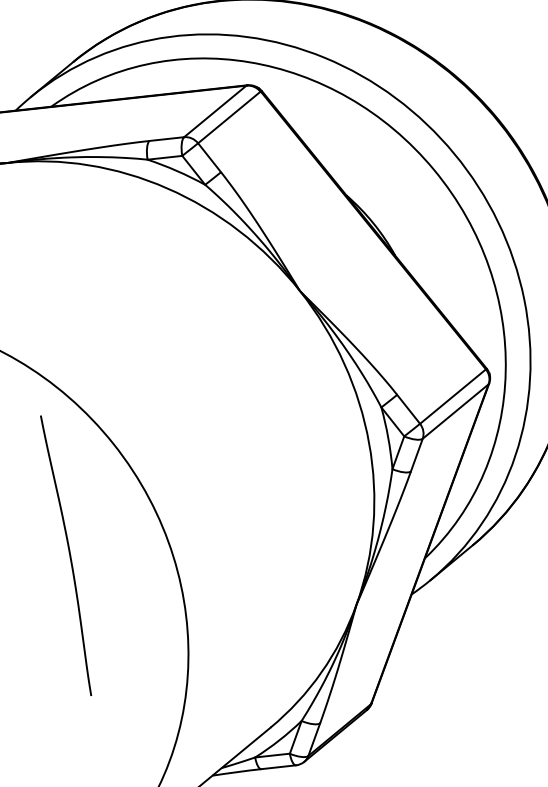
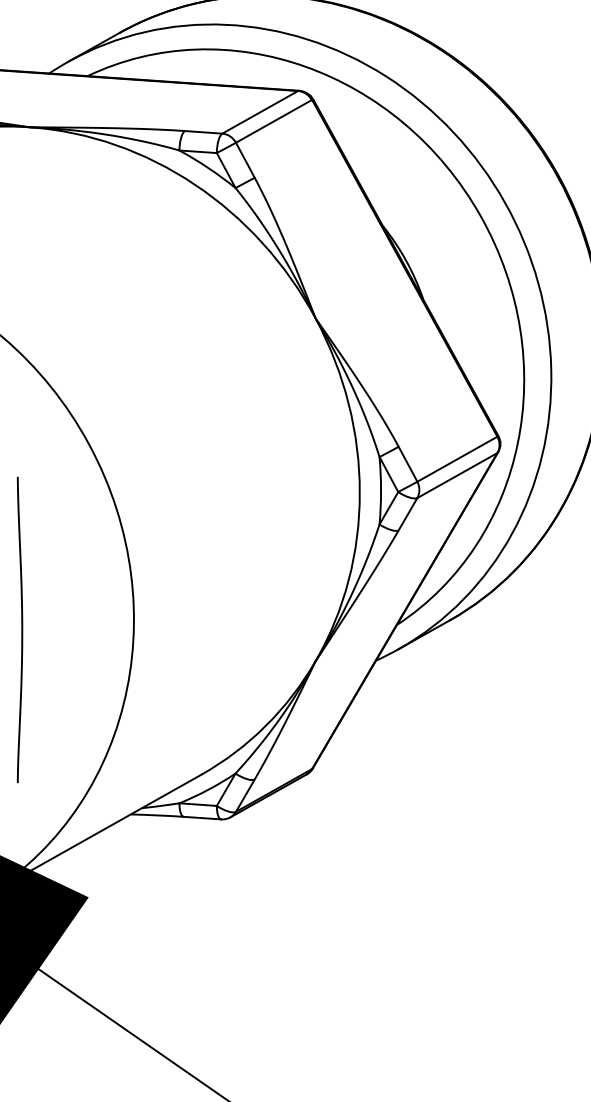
curve: (69, 554) -> (21, 629), moved

